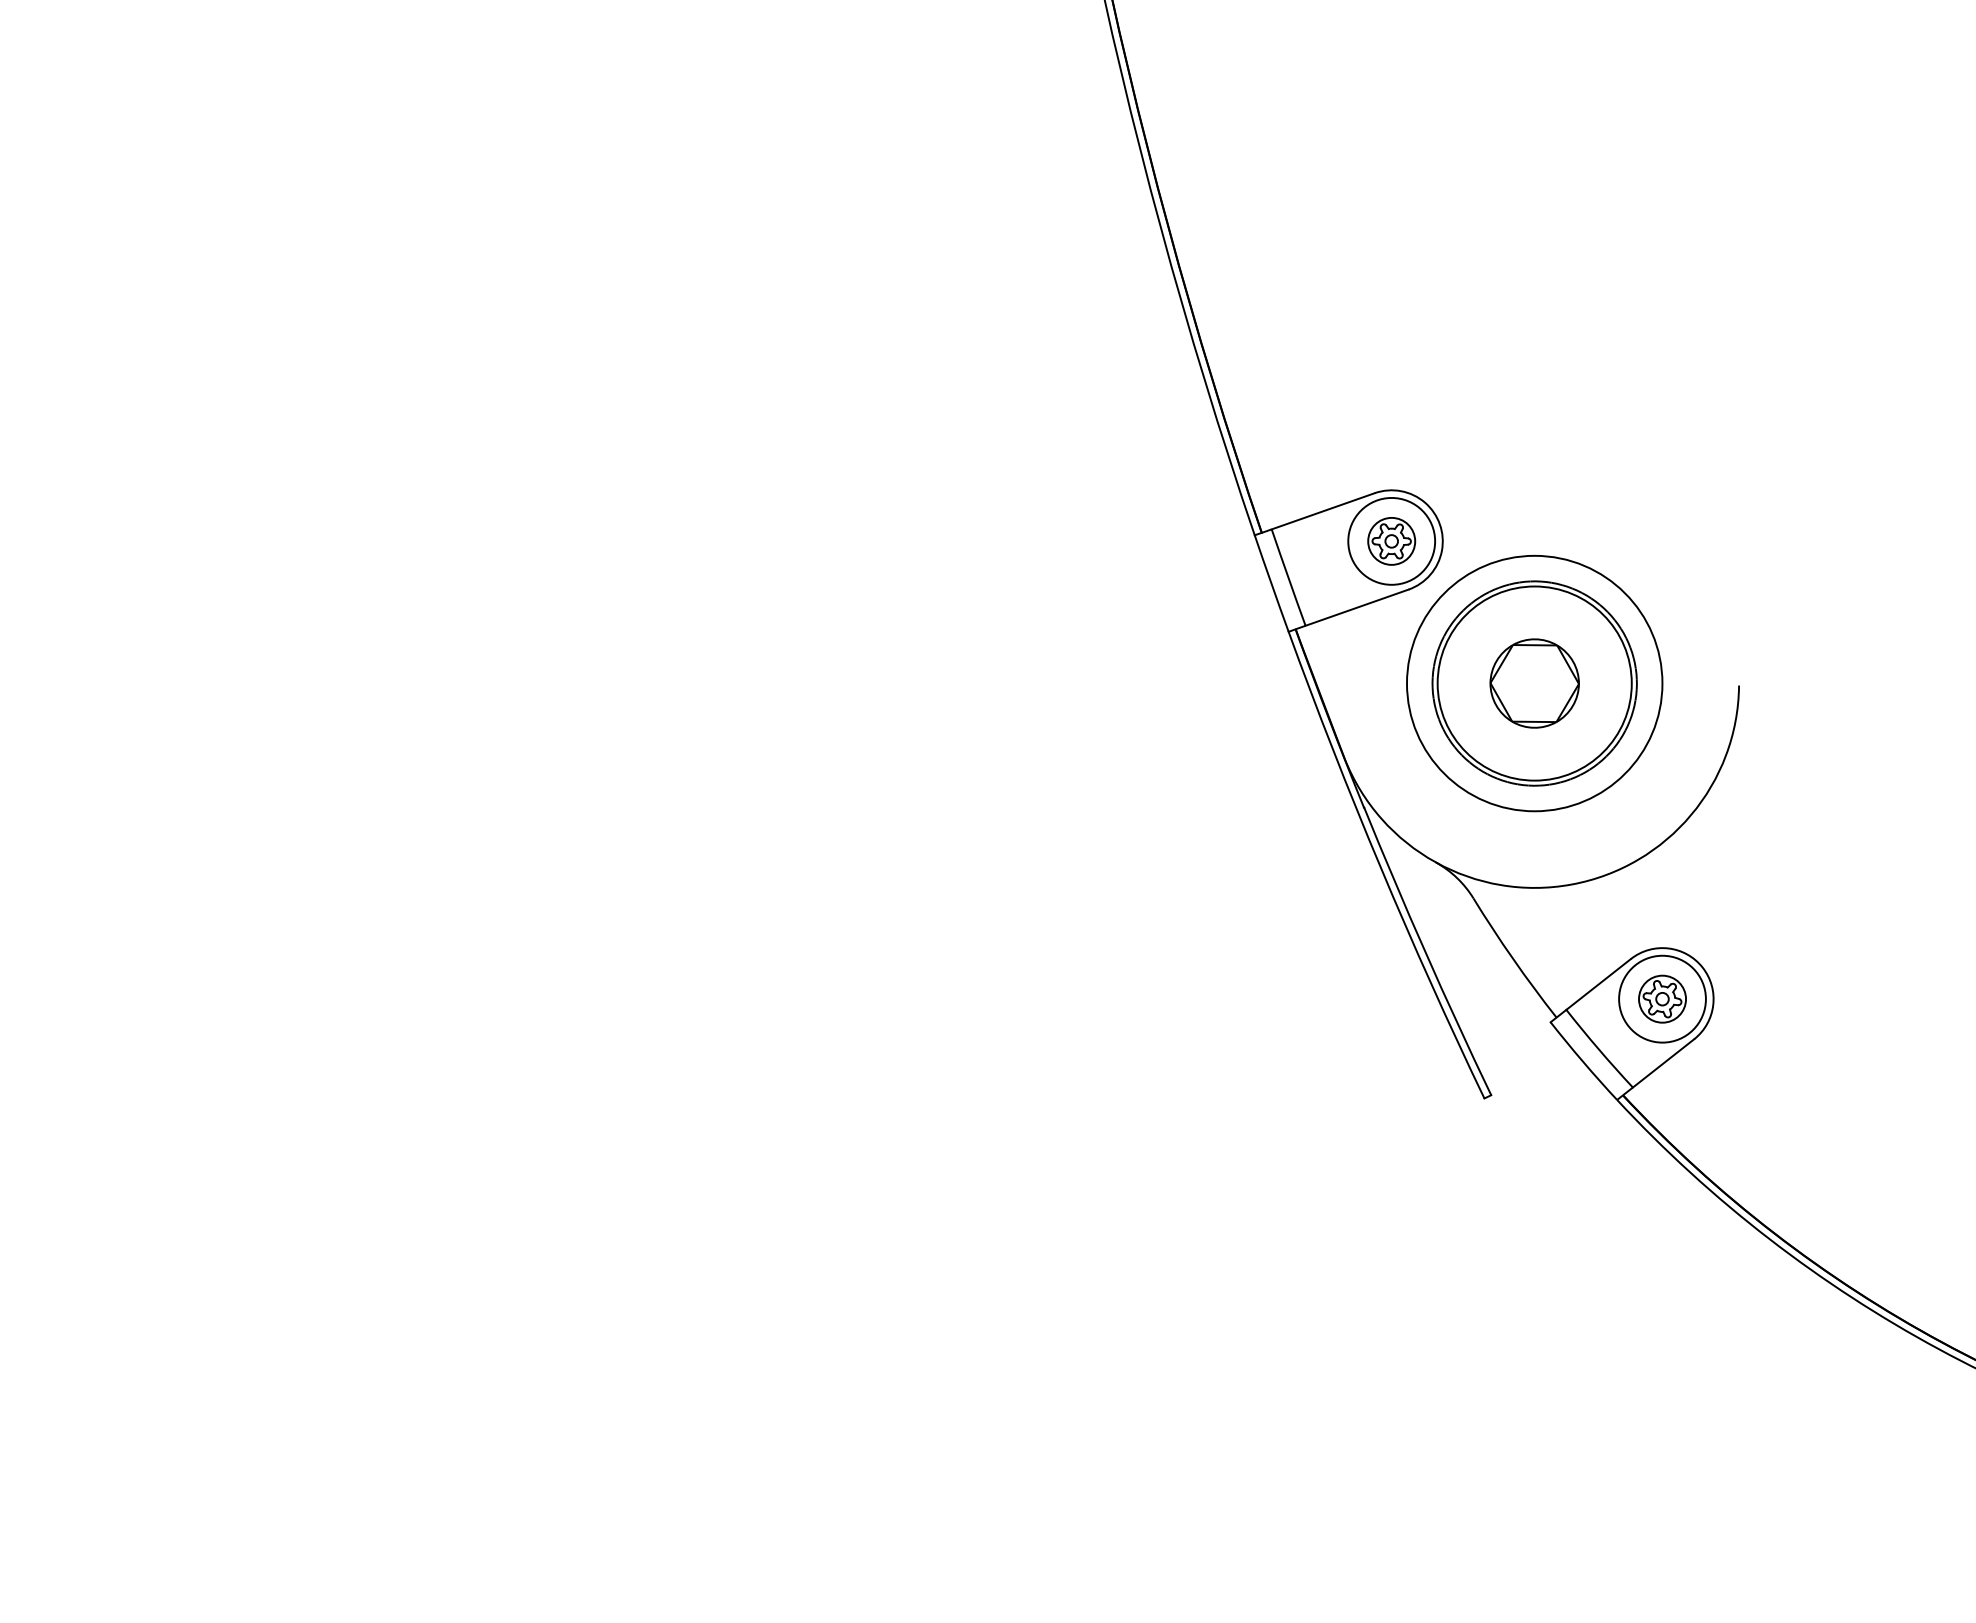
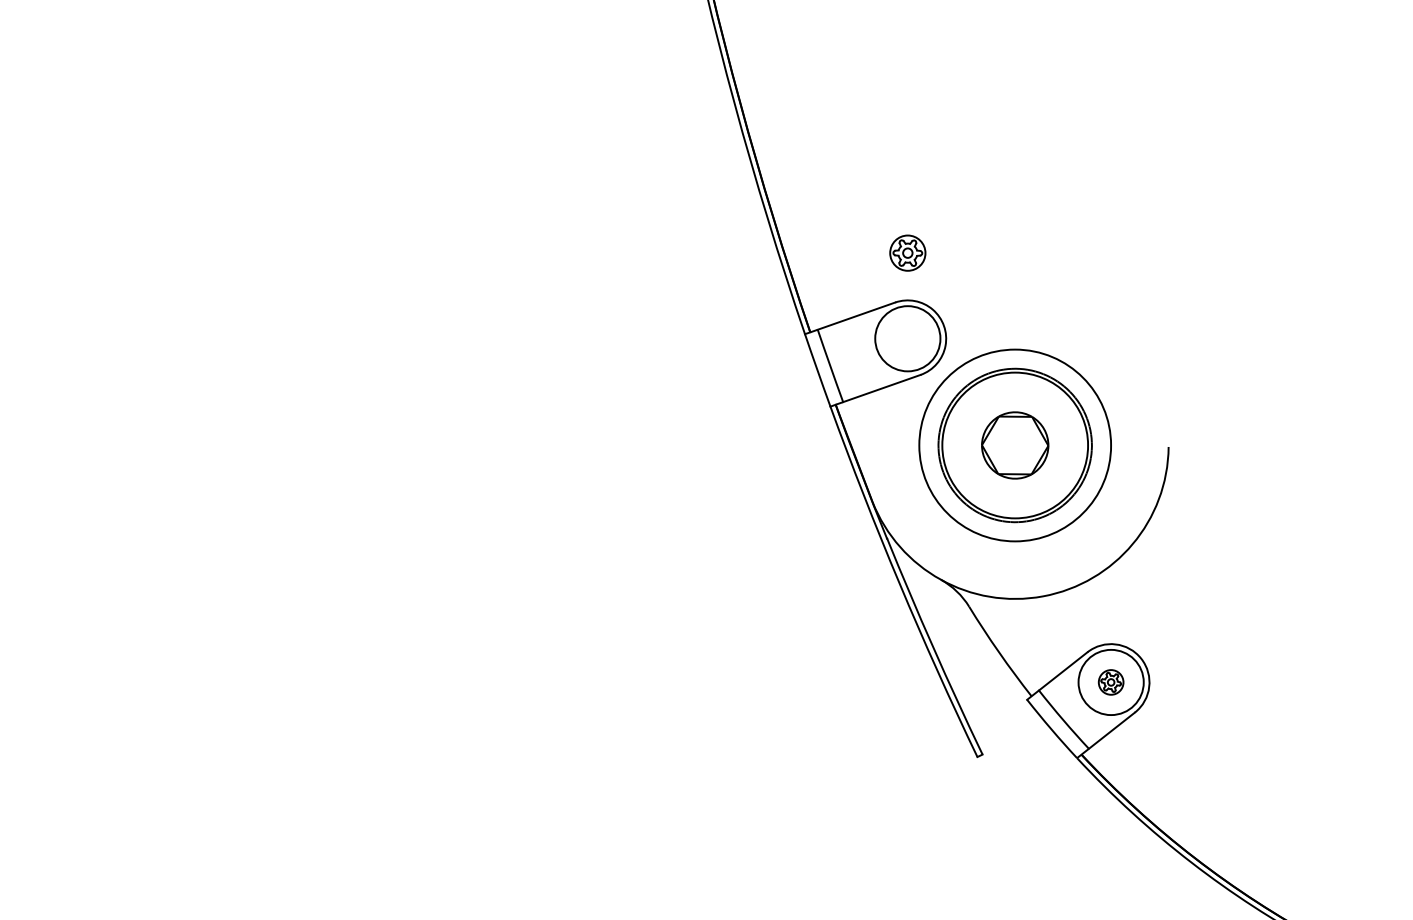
part: (1391, 541) -> (907, 253), moved
part: (1662, 998) -> (1111, 681), size x0.7

